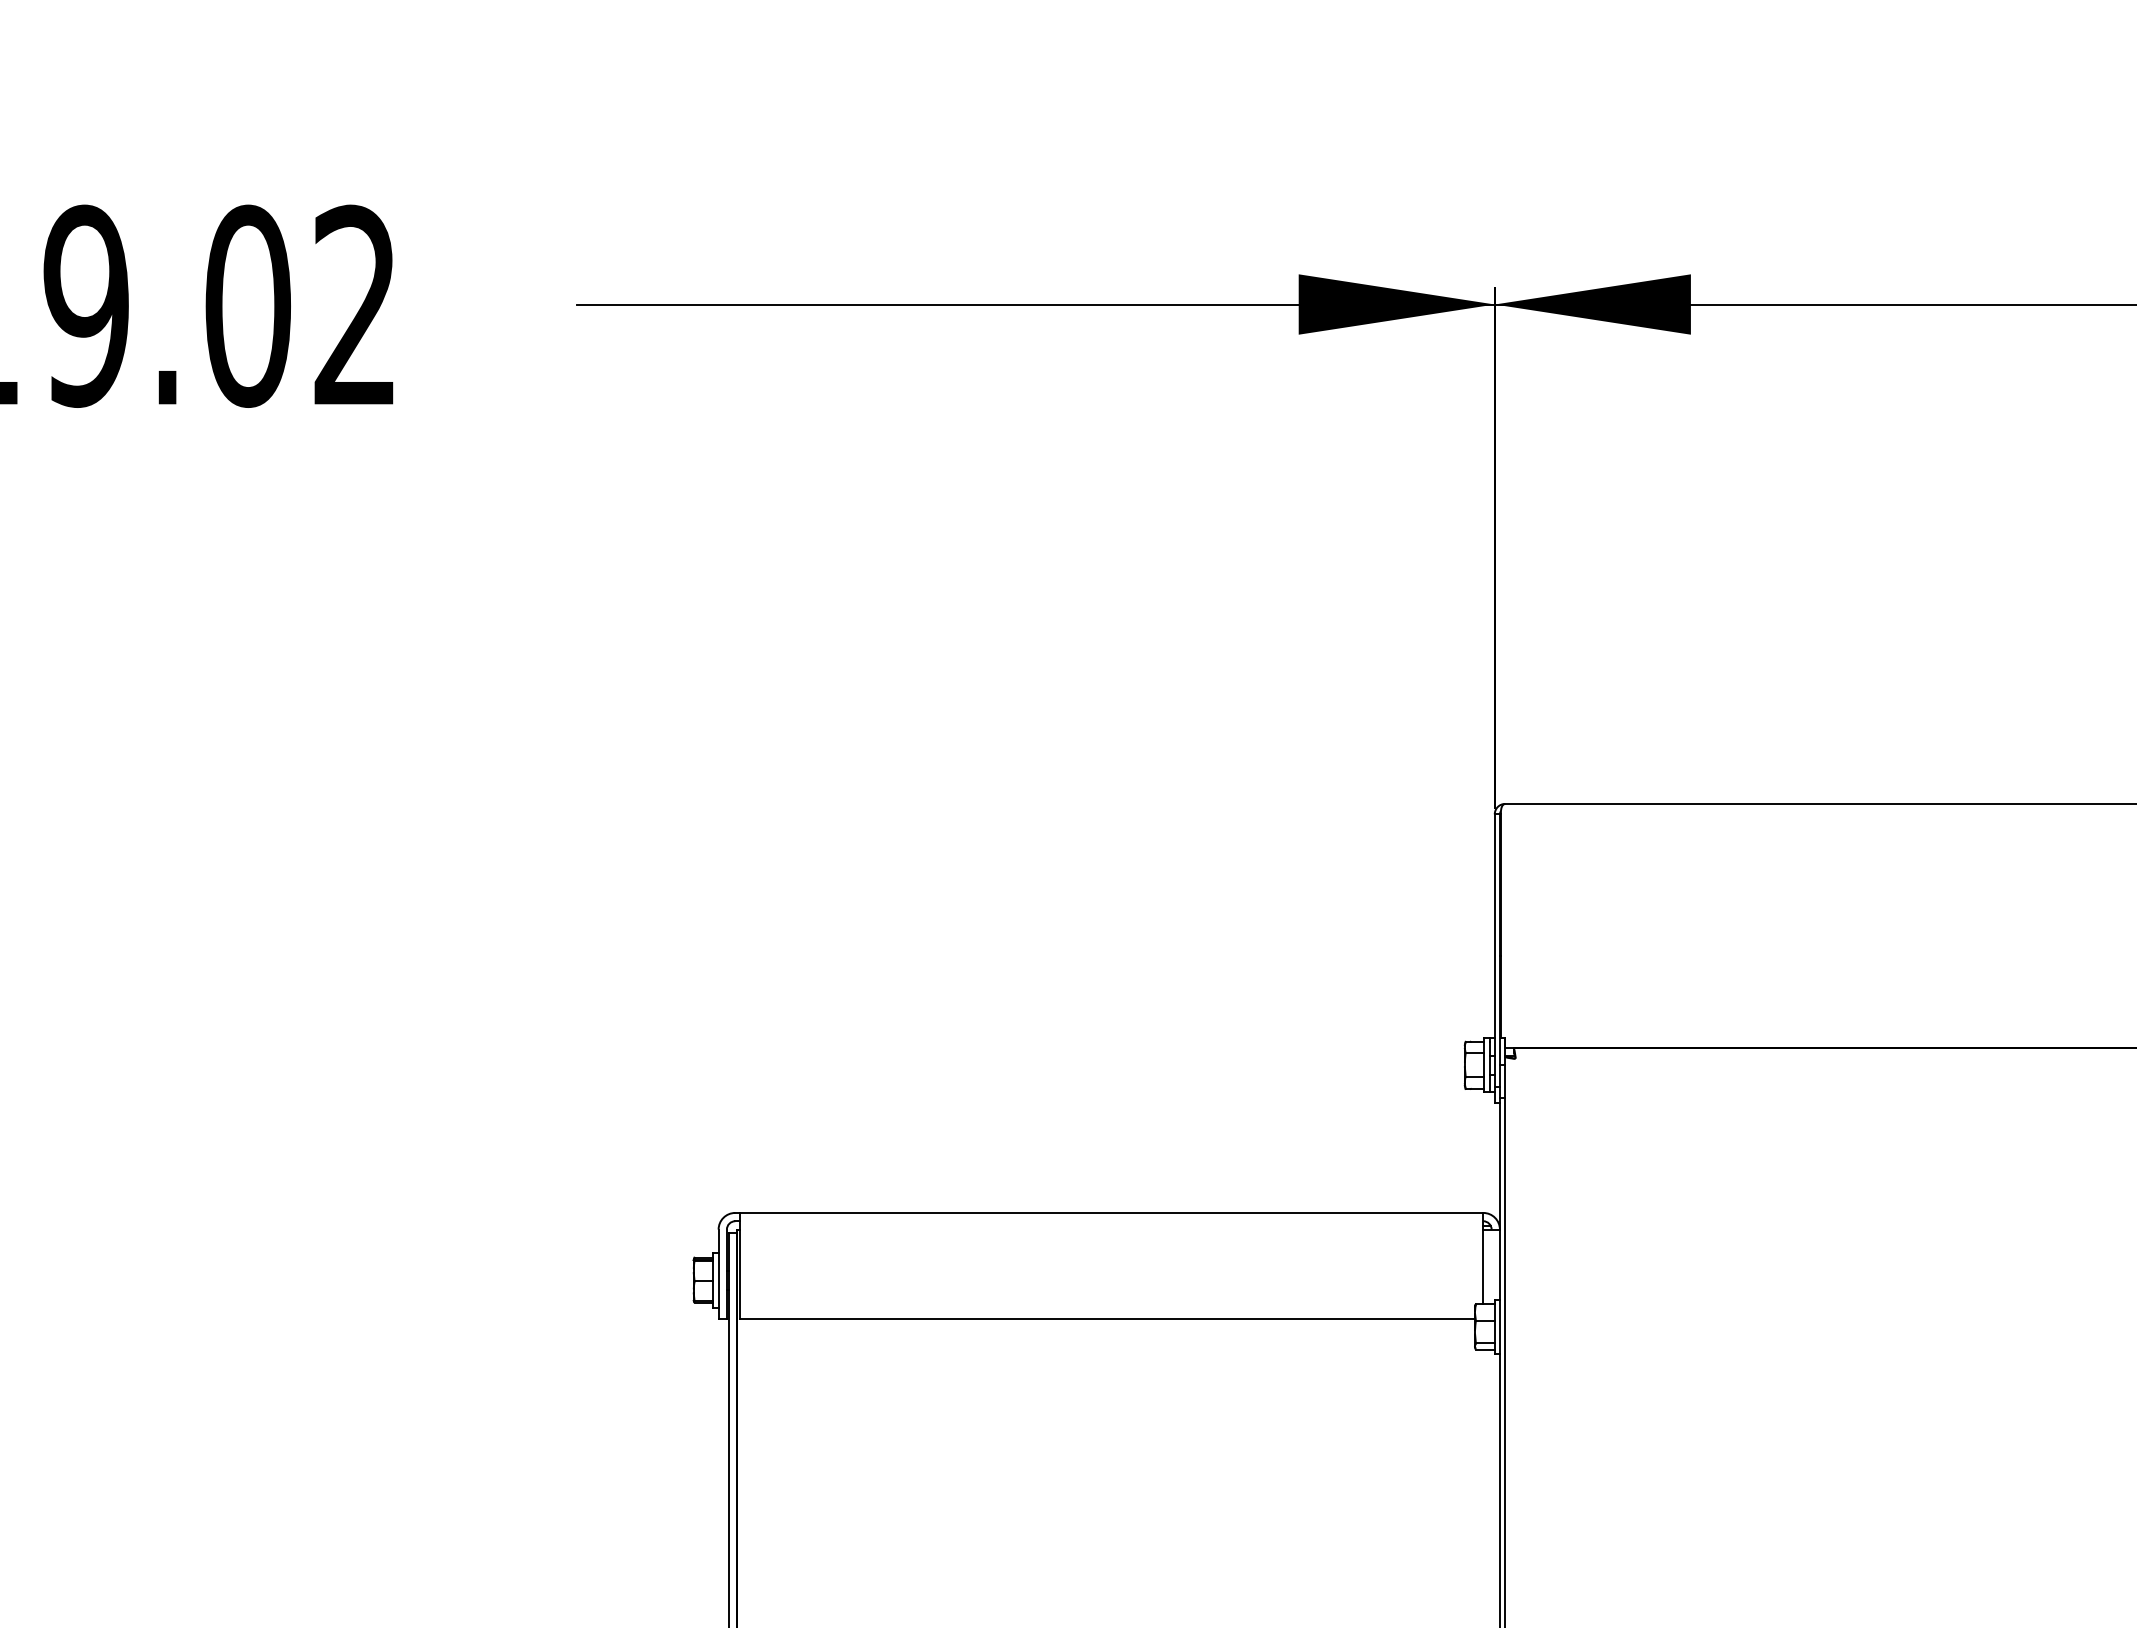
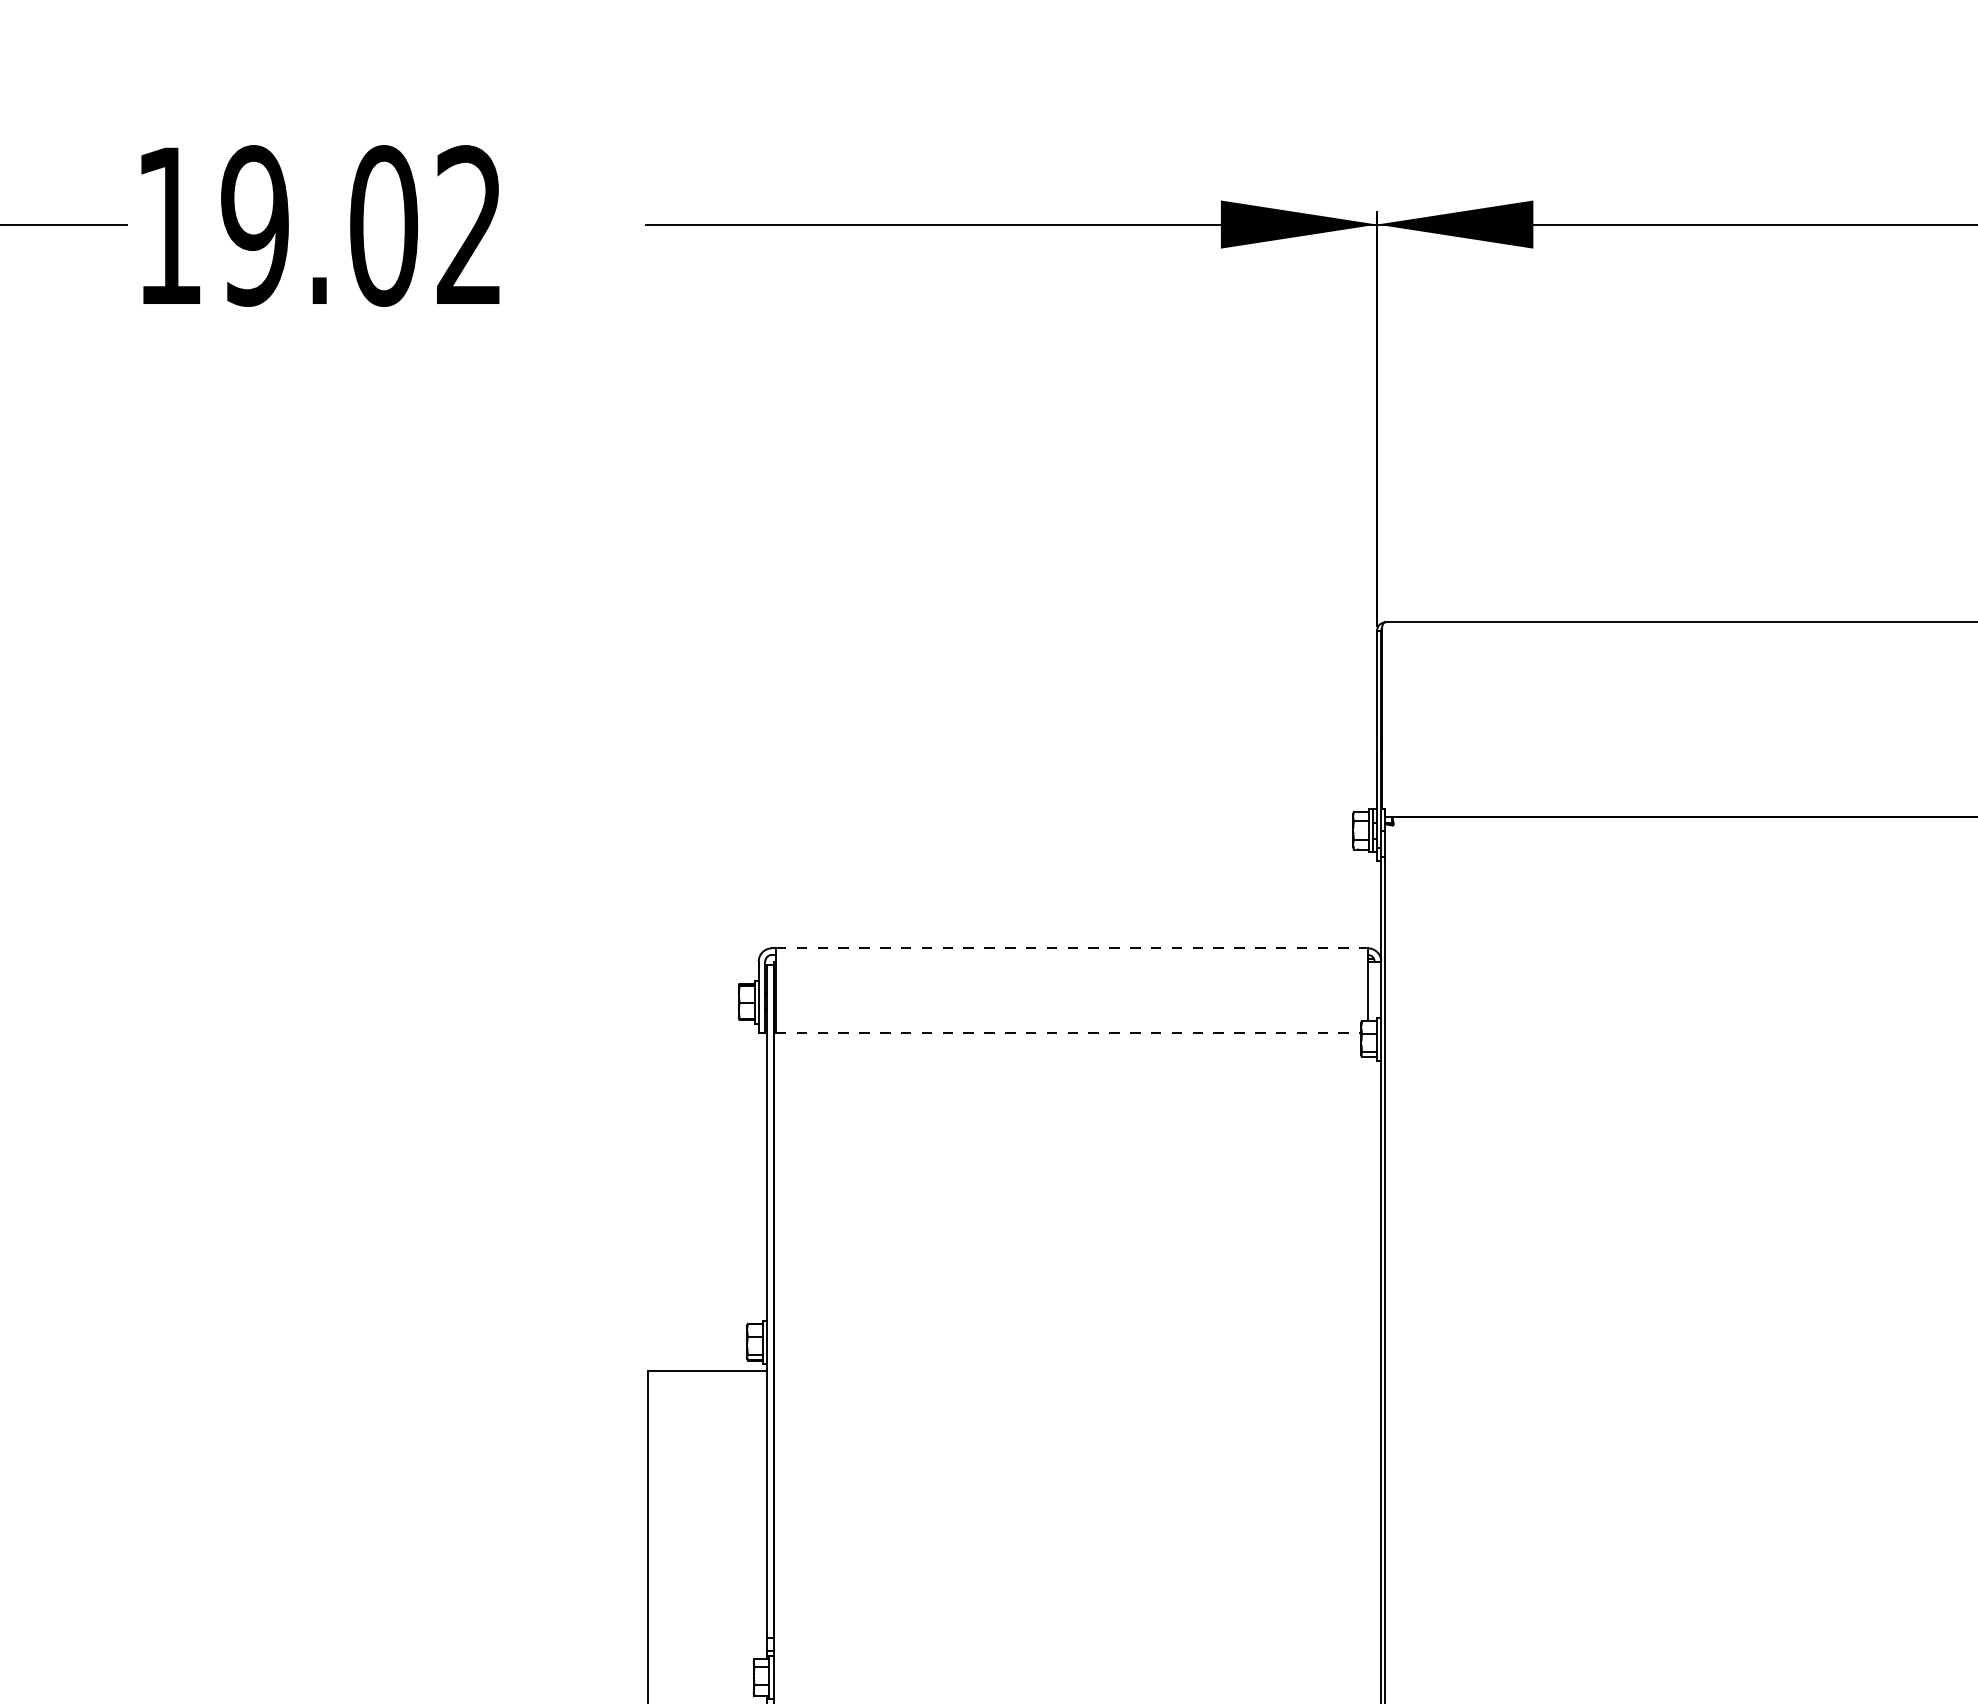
line: (1111, 1213) -> (1071, 948), solid -> dashed
line: (1107, 1319) -> (1068, 1033), solid -> dashed

